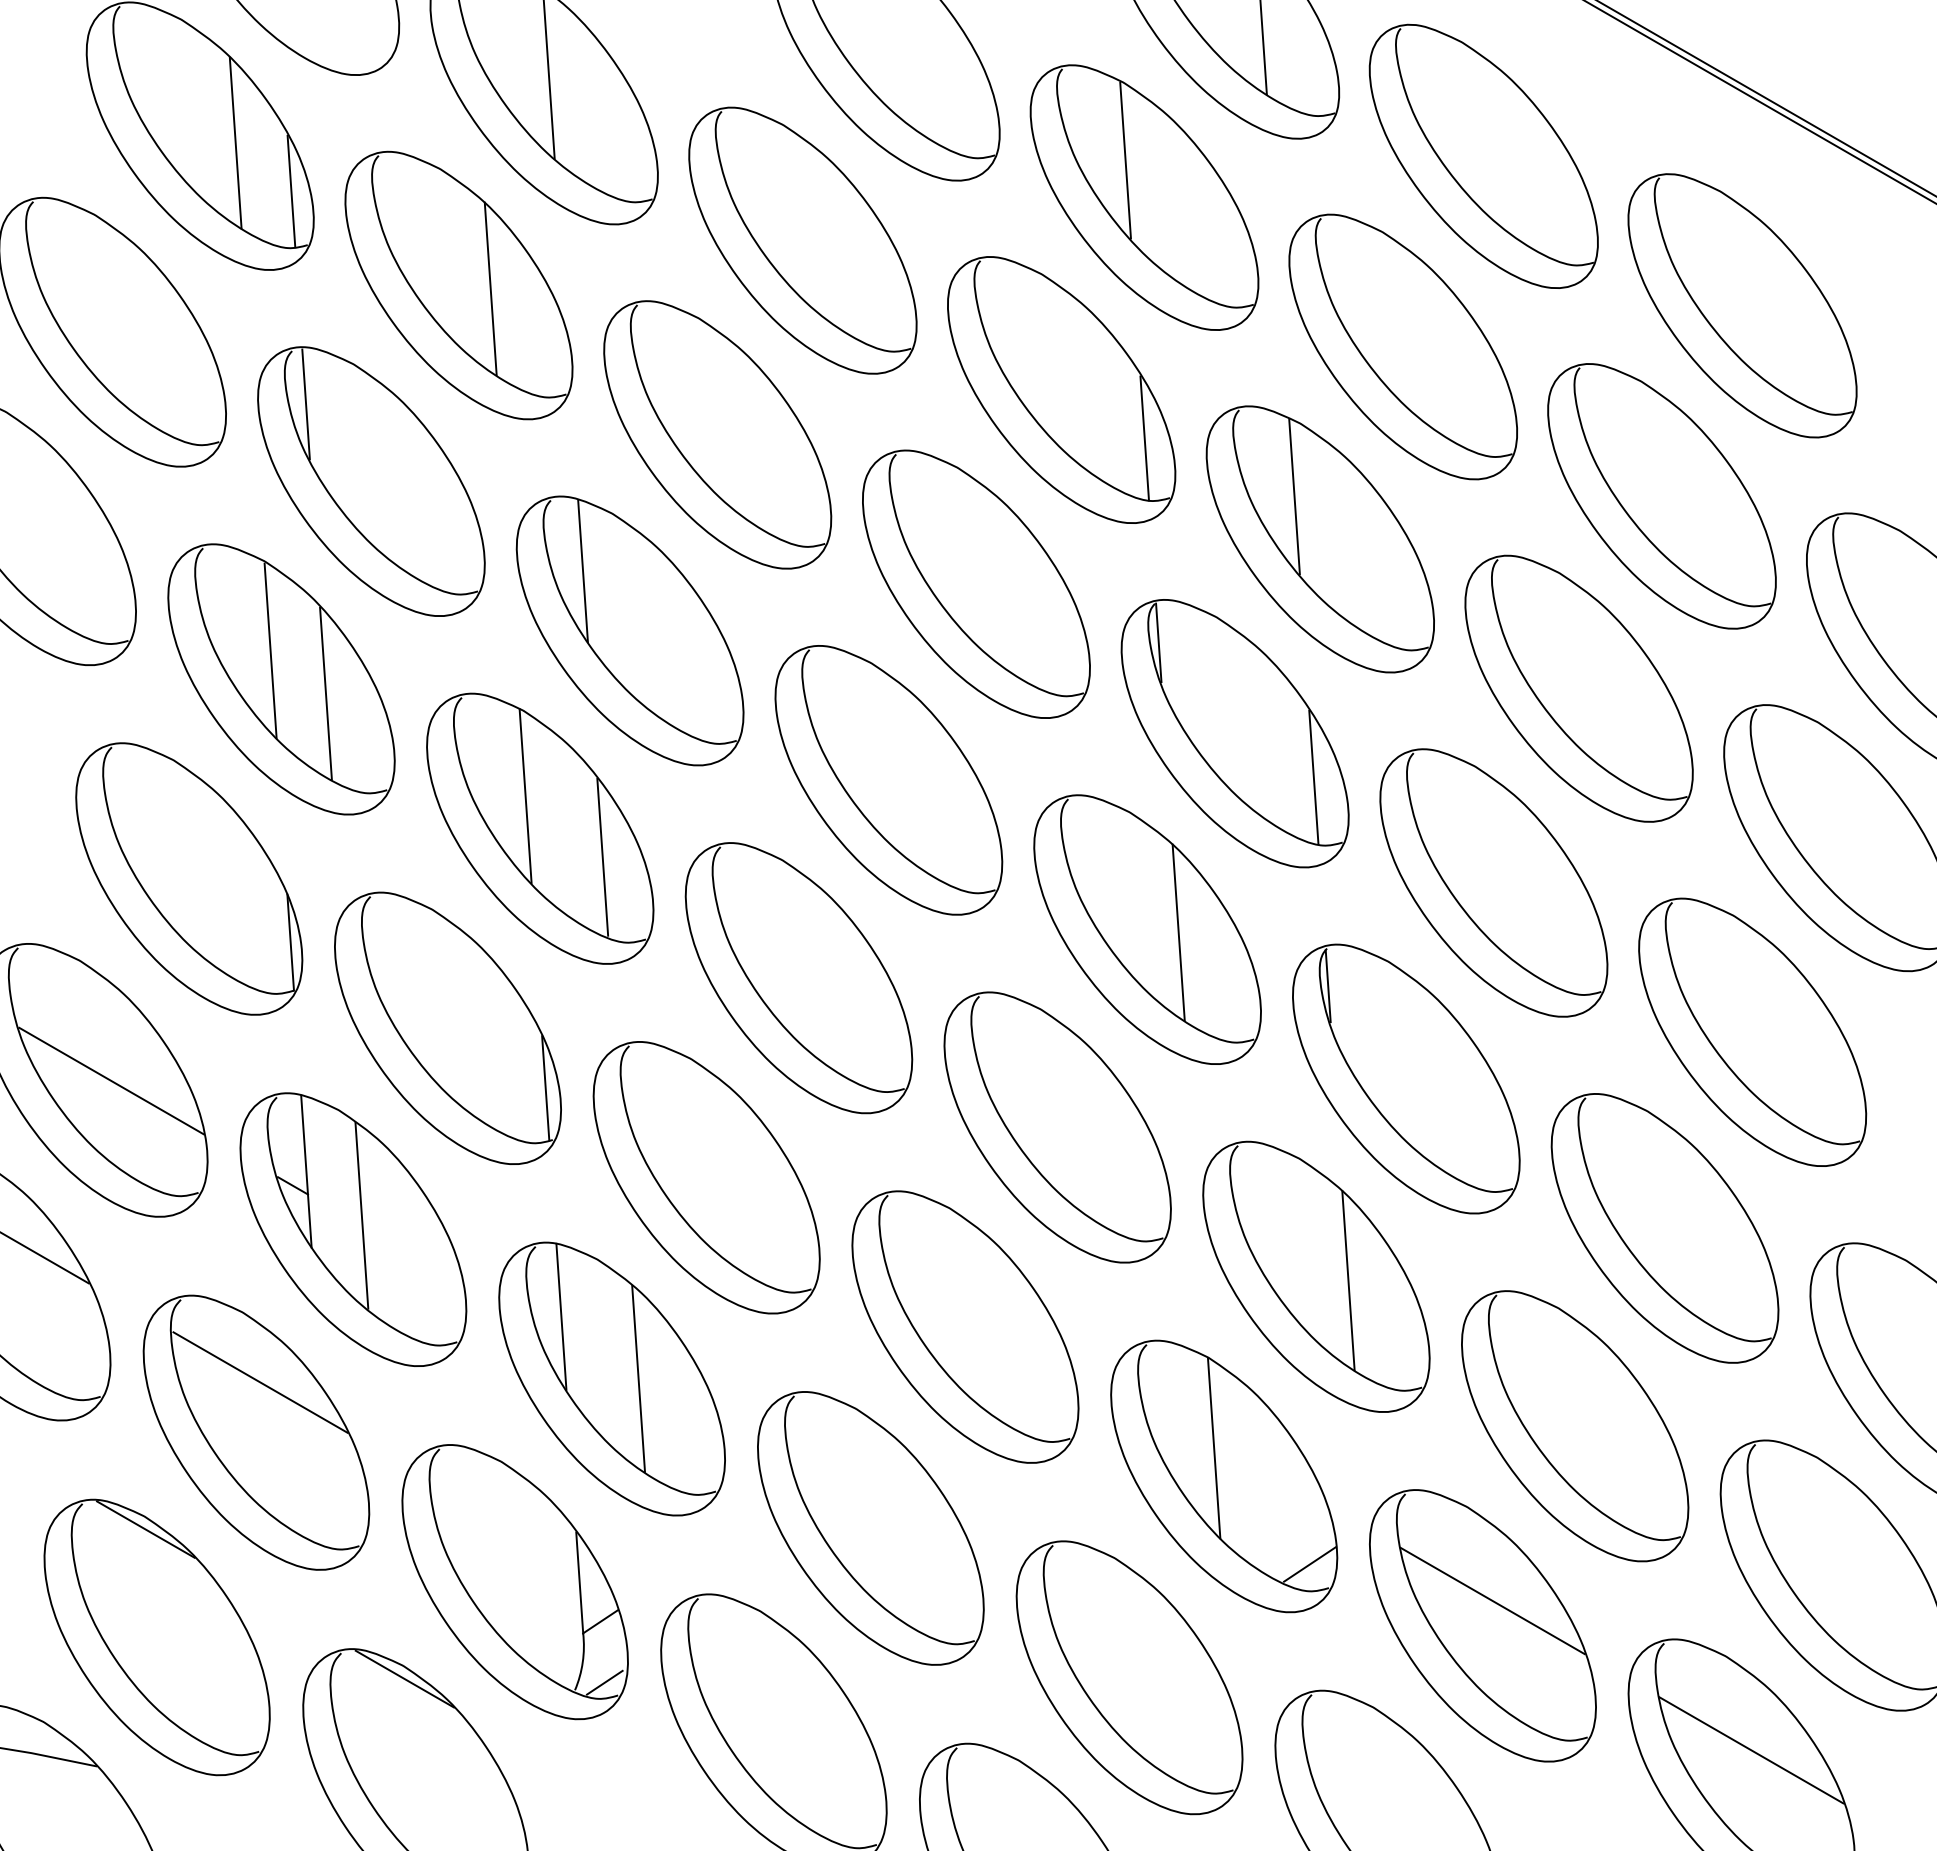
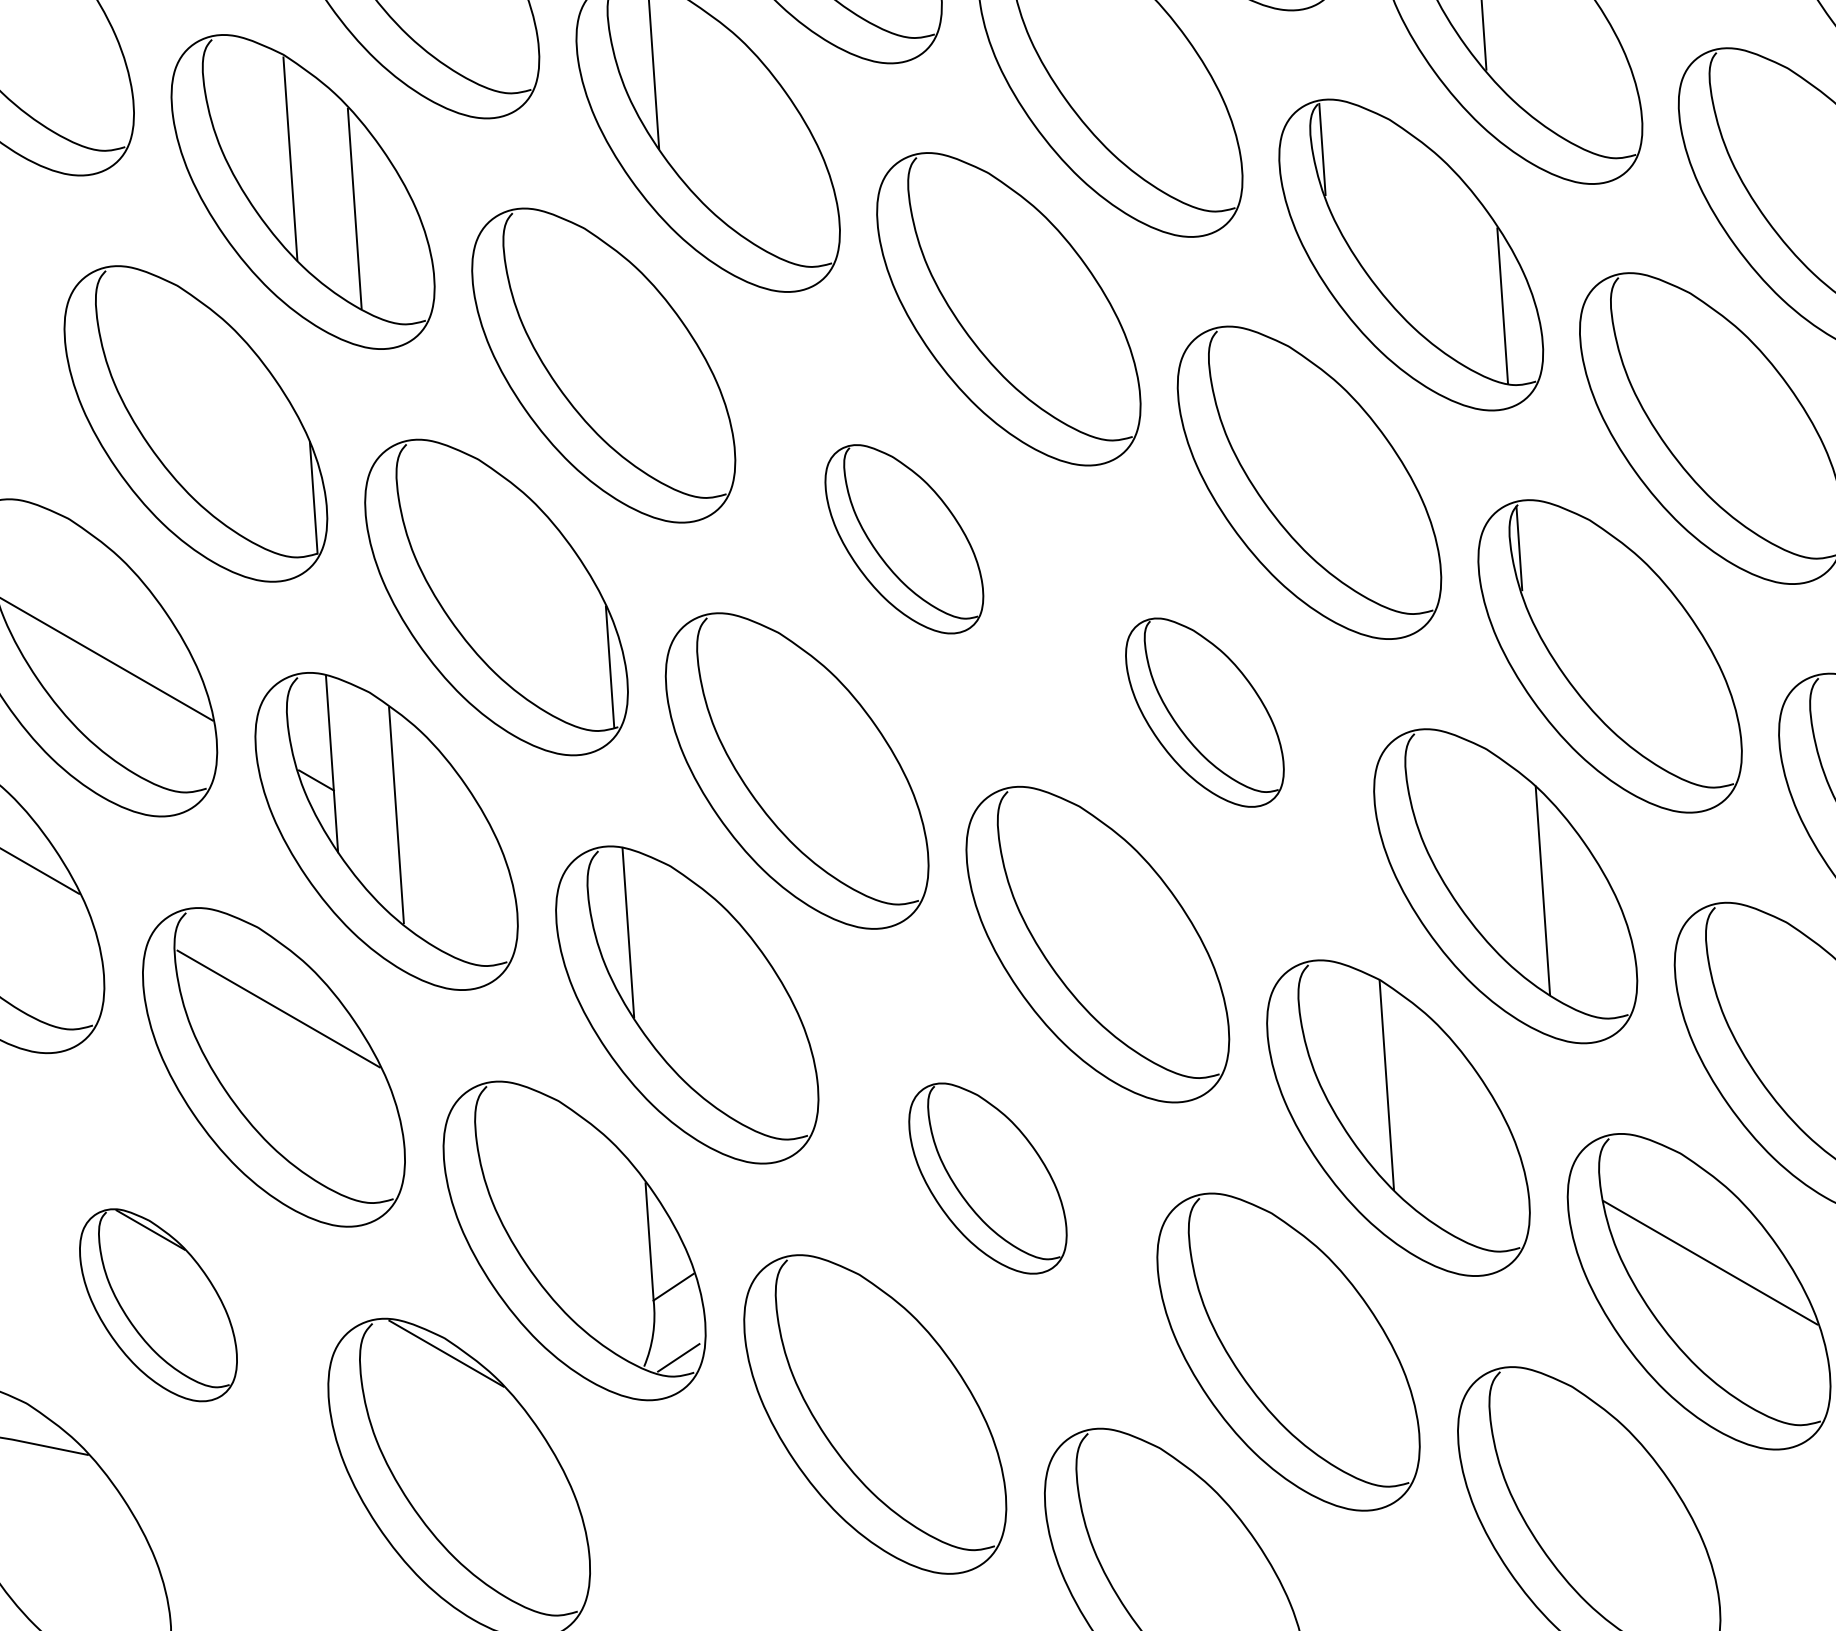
line: (525, 795) -> (586, 326), removed
line: (602, 856) -> (676, 397), removed
line: (1178, 932) -> (1345, 486), removed
part: (798, 978) -> (903, 539), size x0.6
part: (1057, 1127) -> (1204, 712), size x0.6
line: (638, 1378) -> (717, 1004), removed
part: (870, 1528) -> (987, 1178), size x0.6
line: (1309, 1564) -> (1497, 1220), removed
part: (156, 1637) -> (157, 1305), size x0.6

